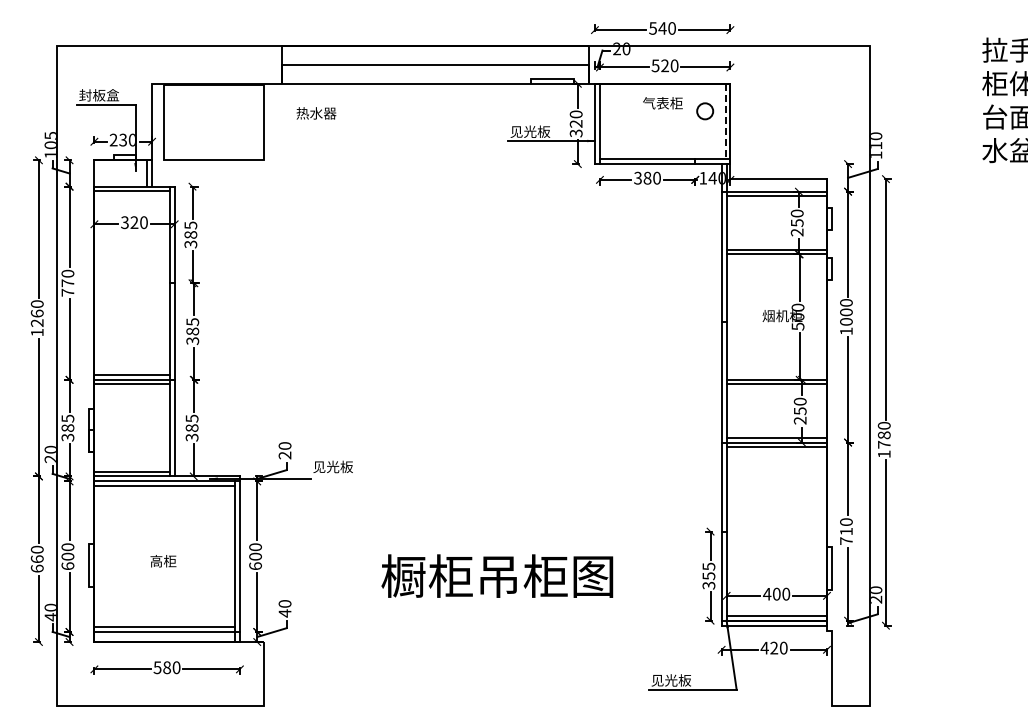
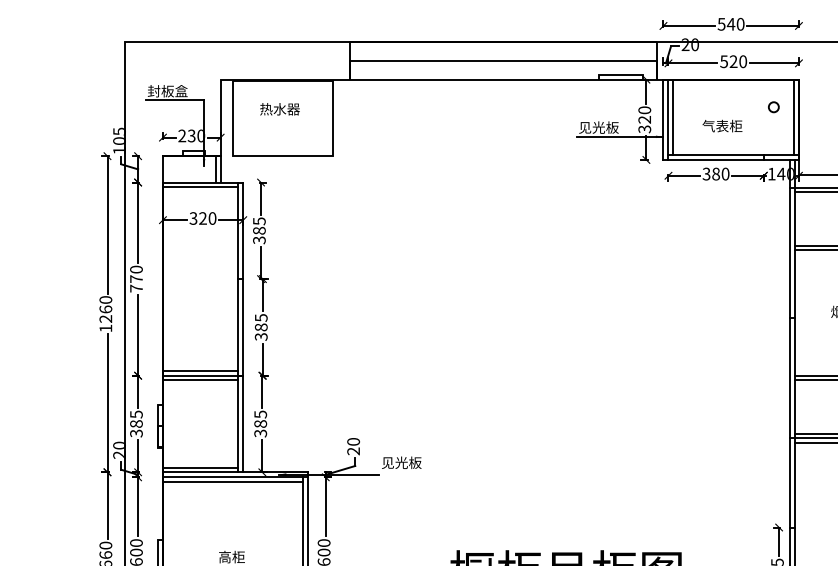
text: (662, 103) -> (722, 126), moved
circle: (705, 111) -> (774, 107), size x0.62
text: (316, 113) -> (280, 109), moved
line: (604, 121) -> (673, 117), added
line: (725, 121) -> (794, 117), dashed -> solid

